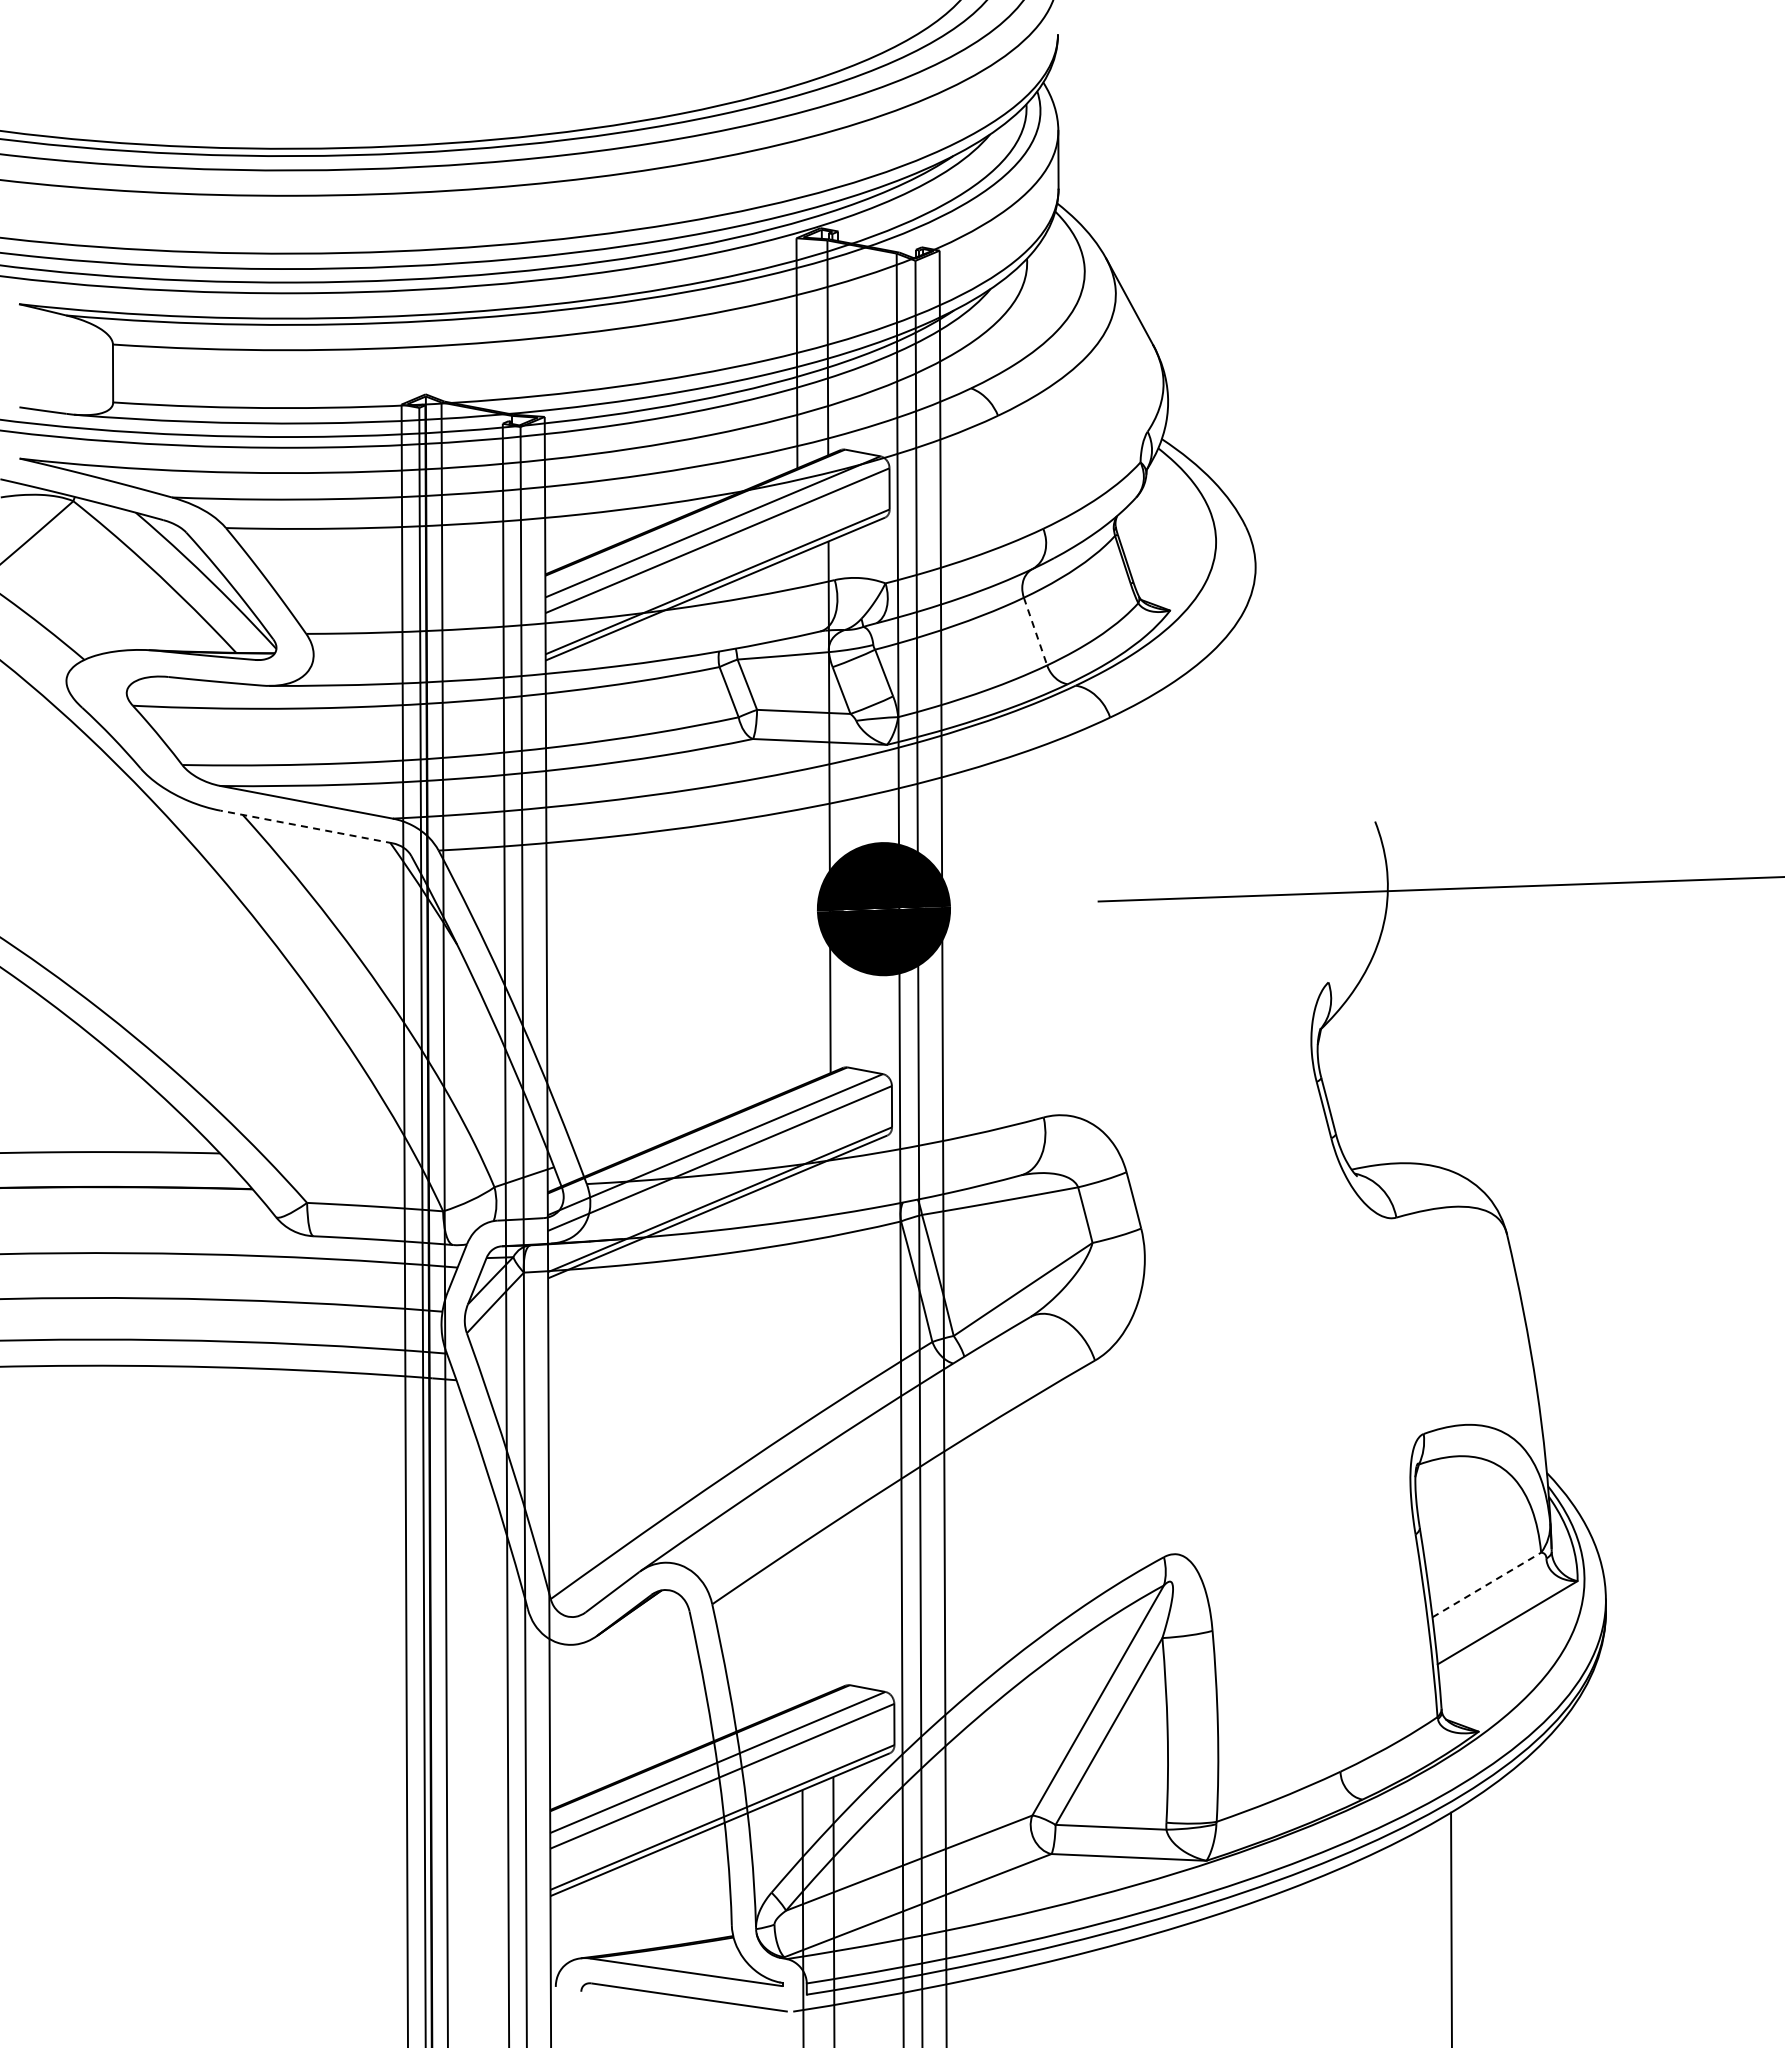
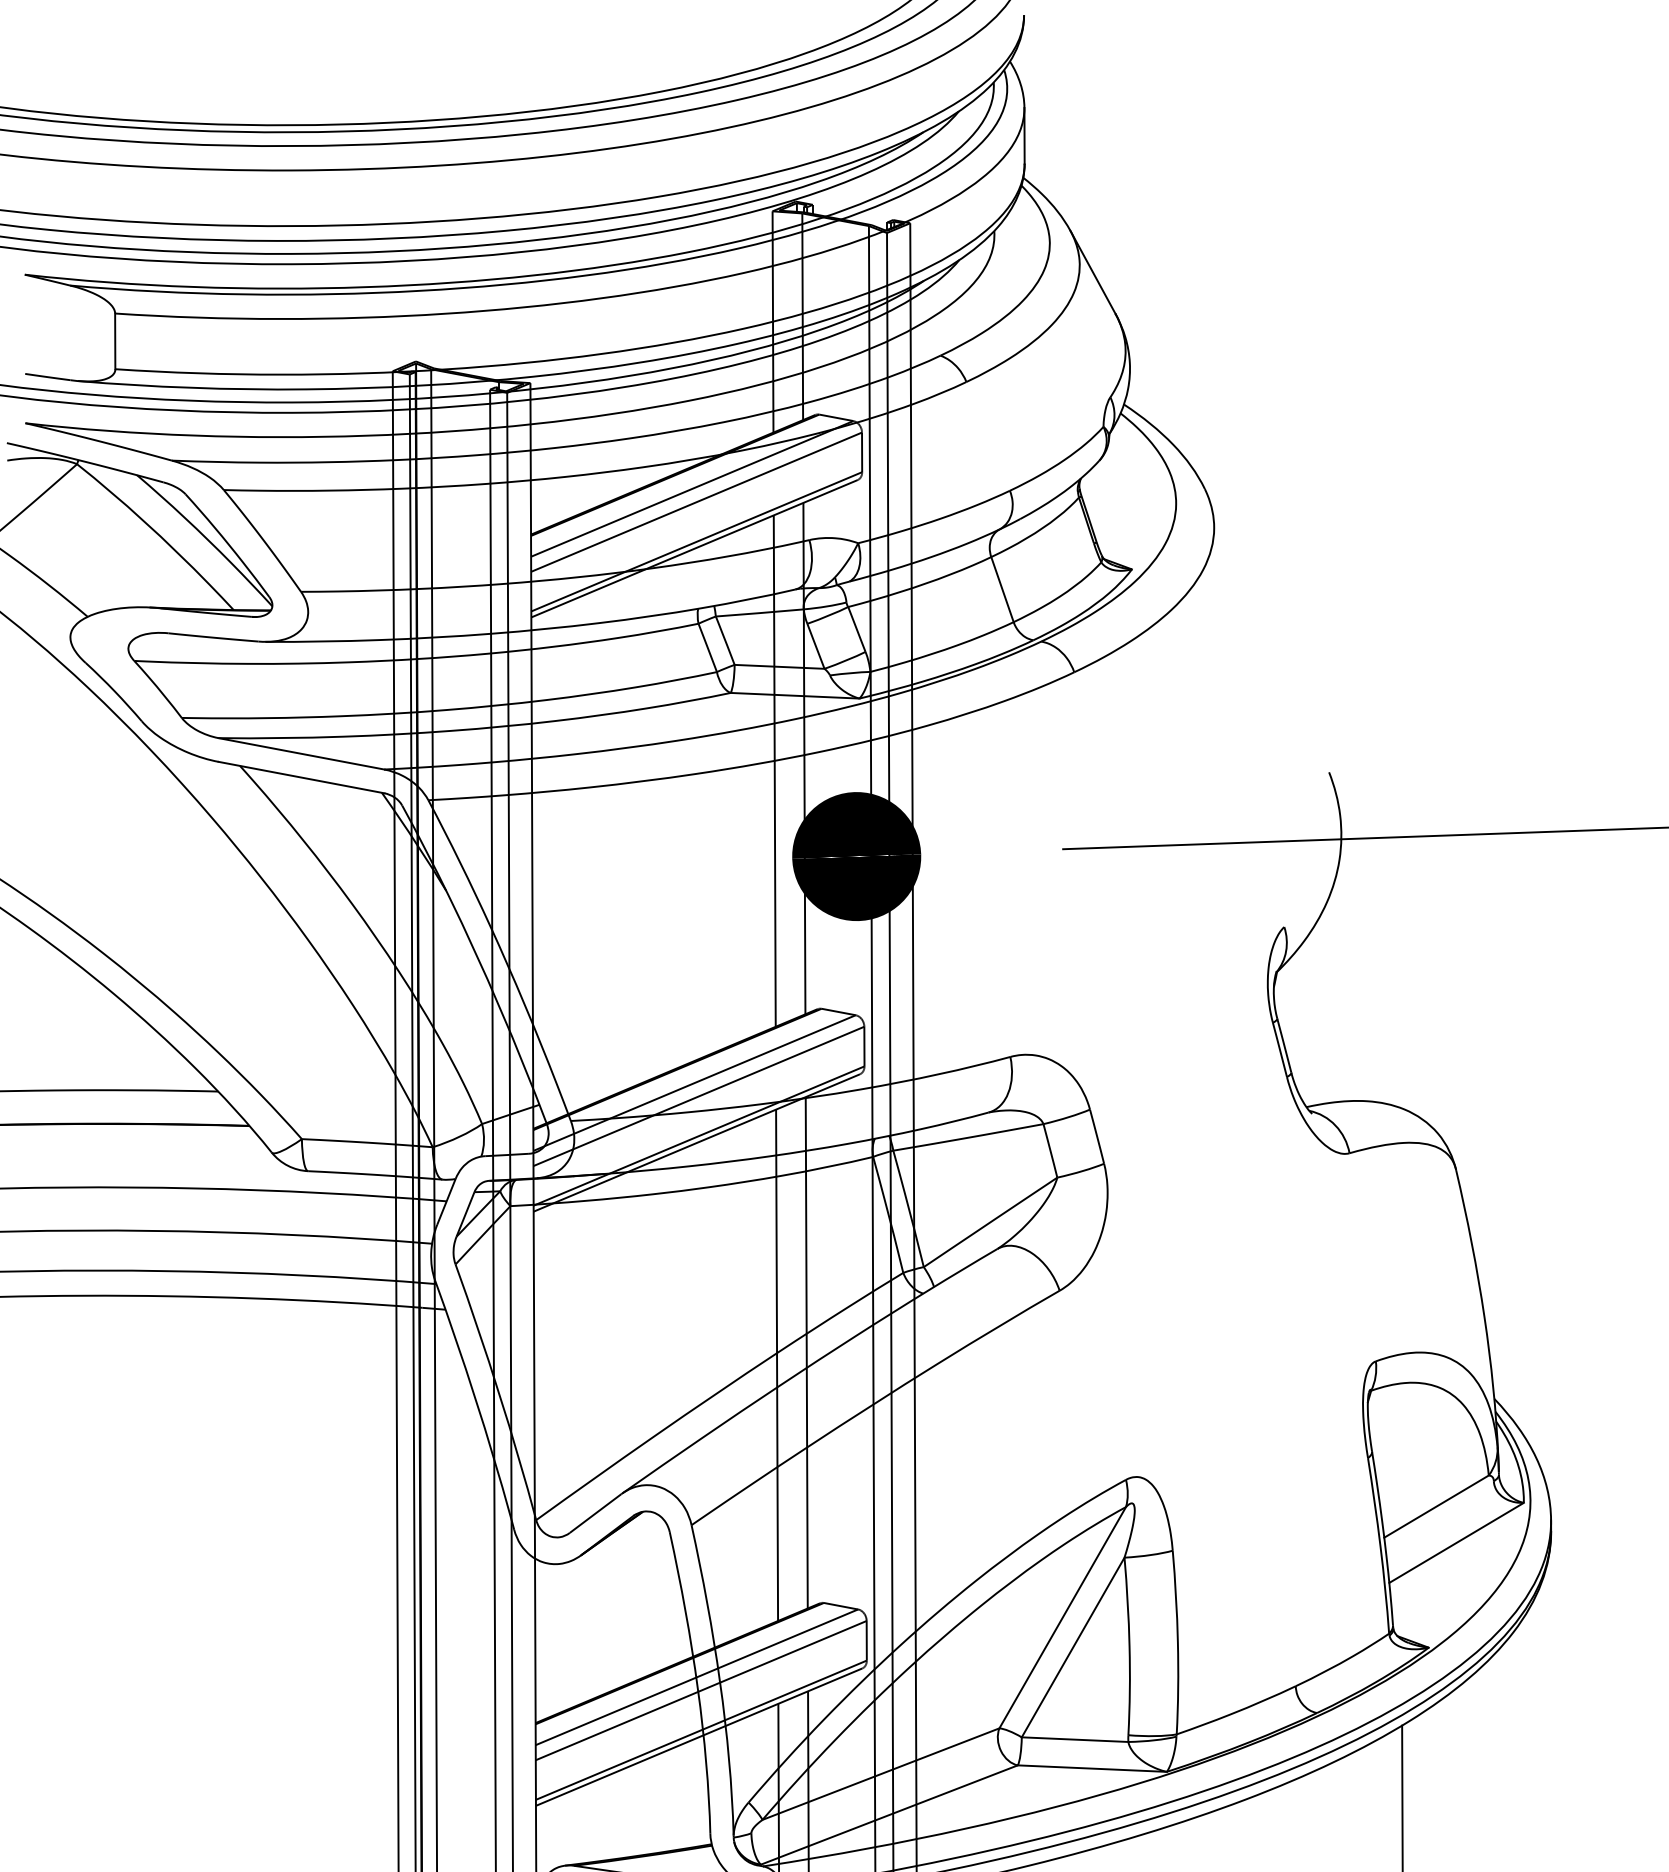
line: (1035, 631) -> (1002, 589), dashed -> solid
line: (798, 820) -> (774, 771), added
line: (306, 827) -> (301, 778), dashed -> solid
line: (831, 1424) -> (806, 1352), added
line: (801, 1437) -> (777, 1364), added
line: (1487, 1584) -> (1437, 1506), dashed -> solid

